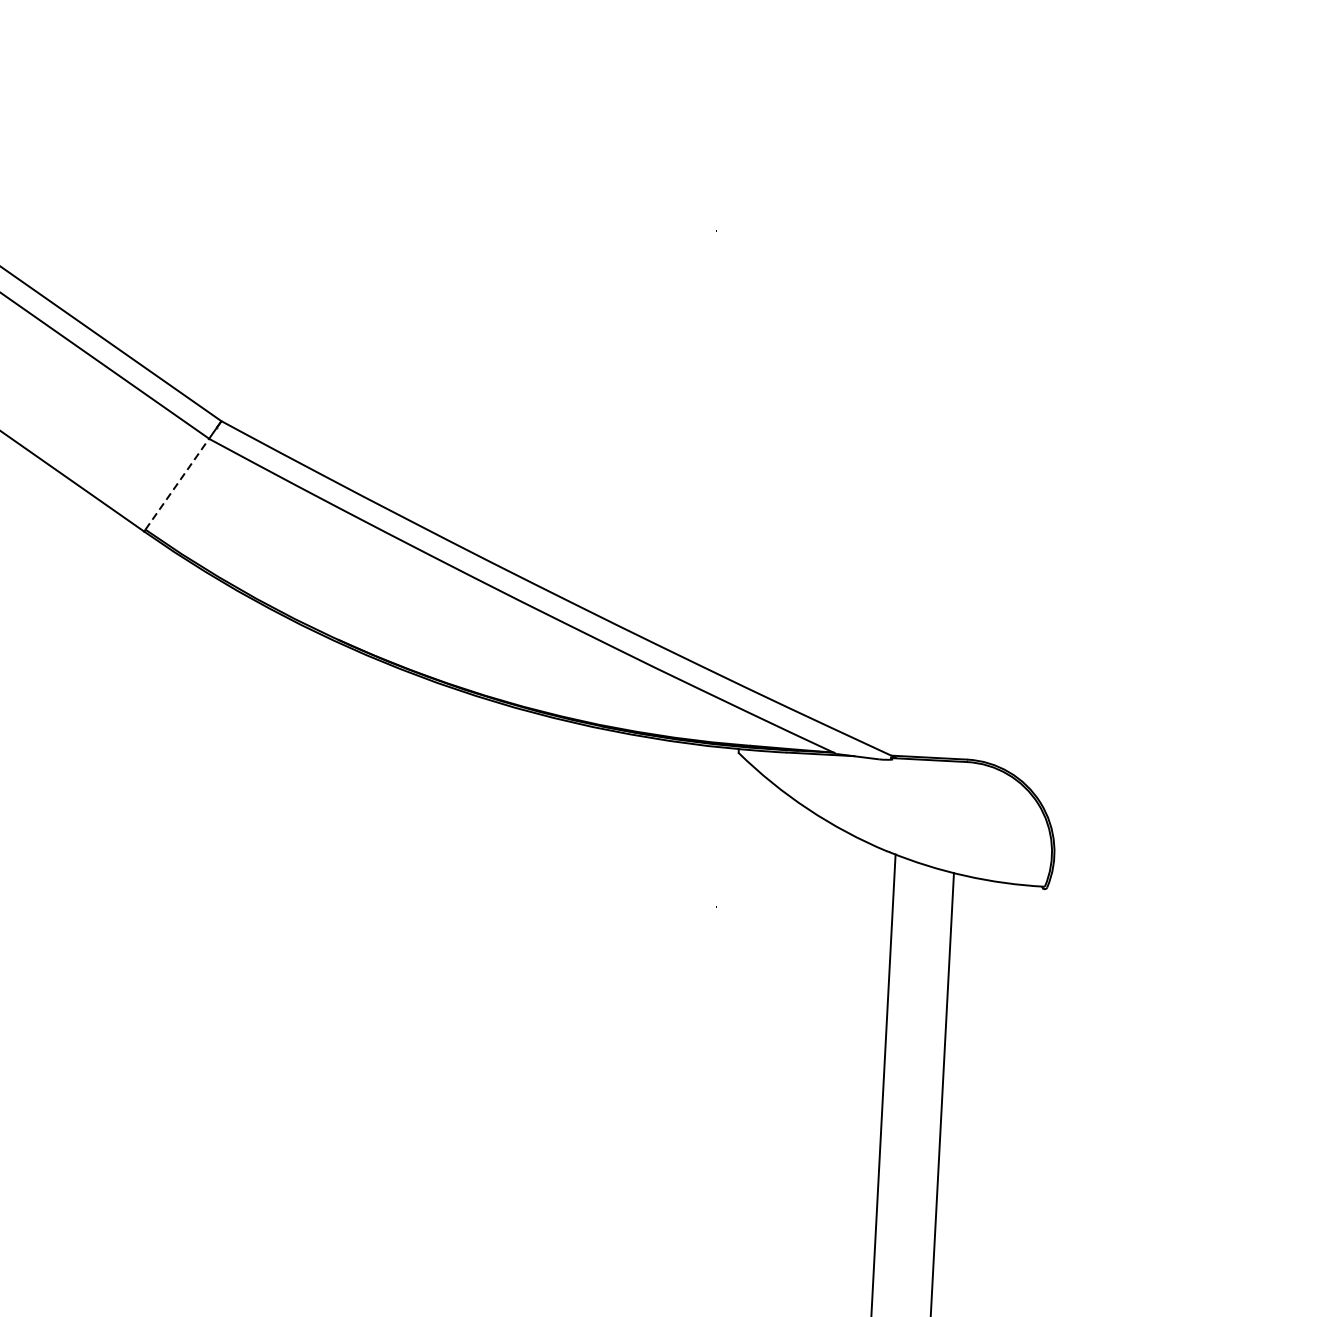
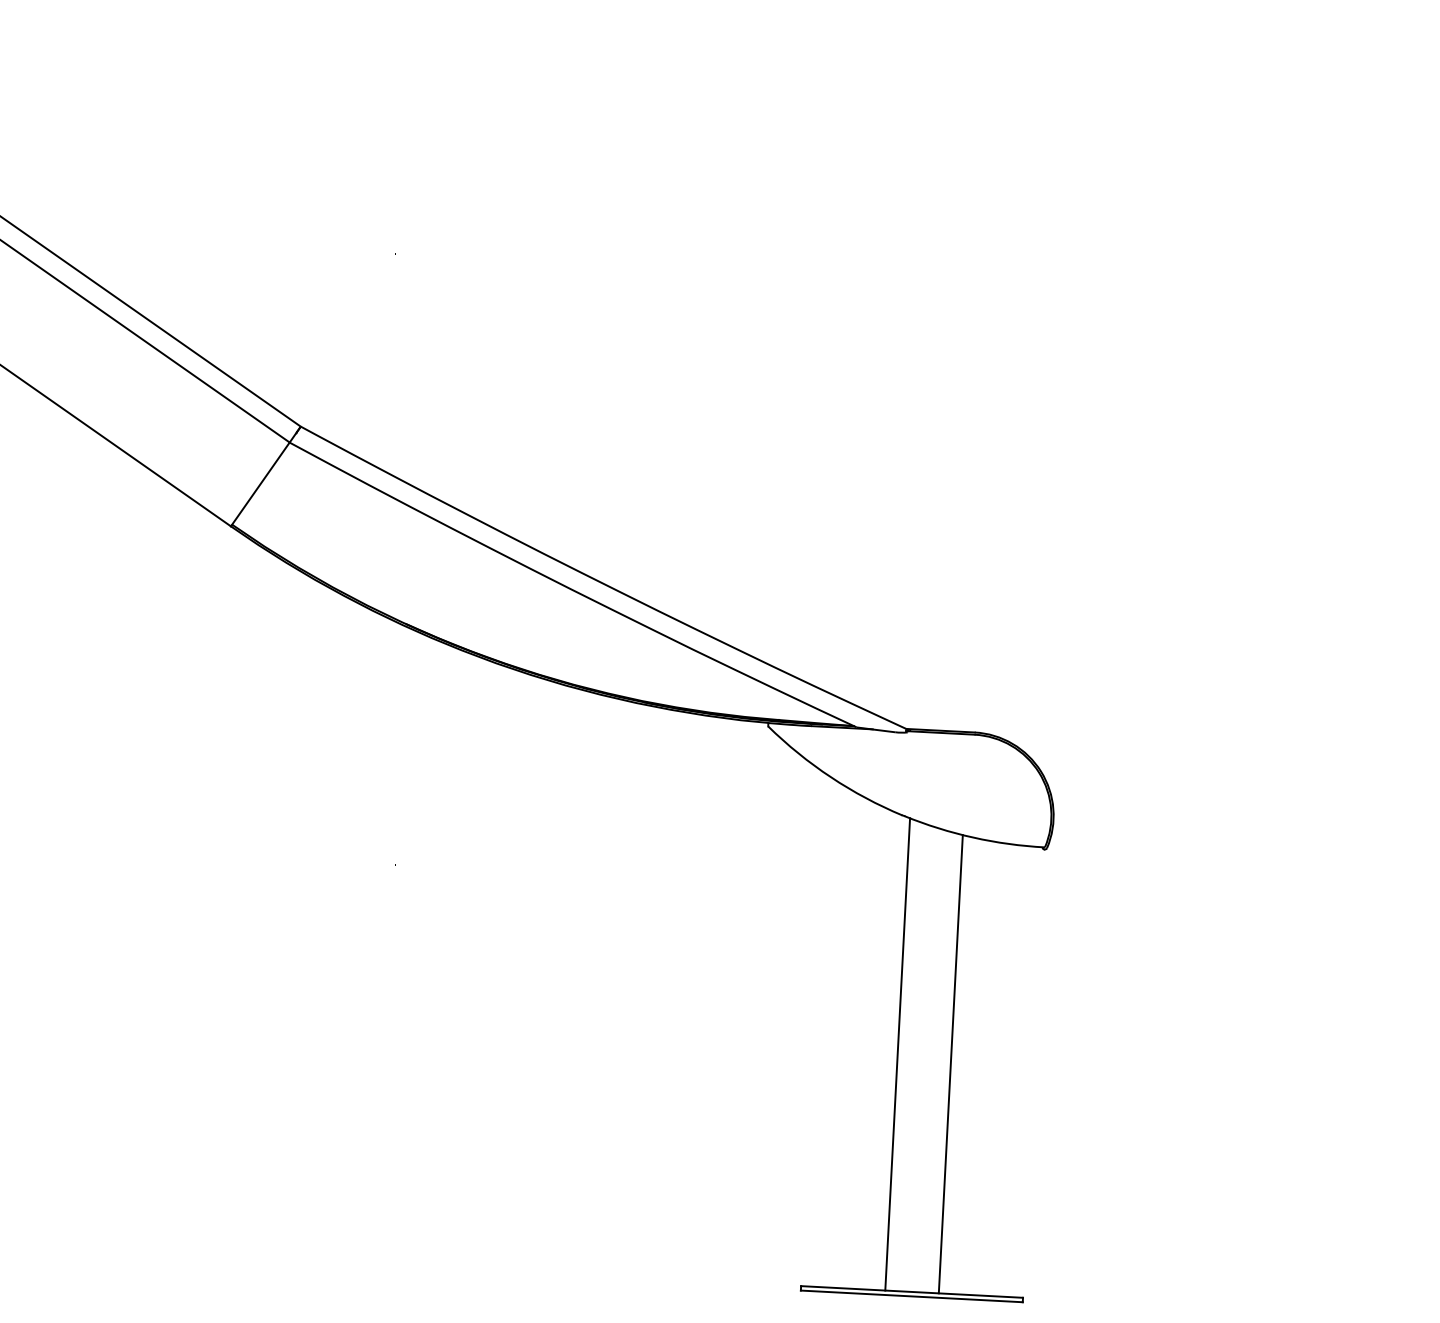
line: (177, 484) -> (261, 483), dashed -> solid

